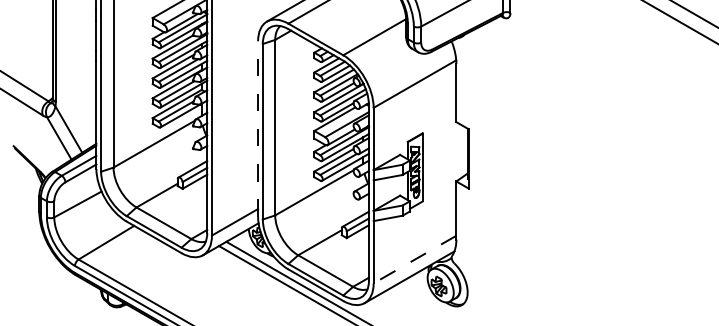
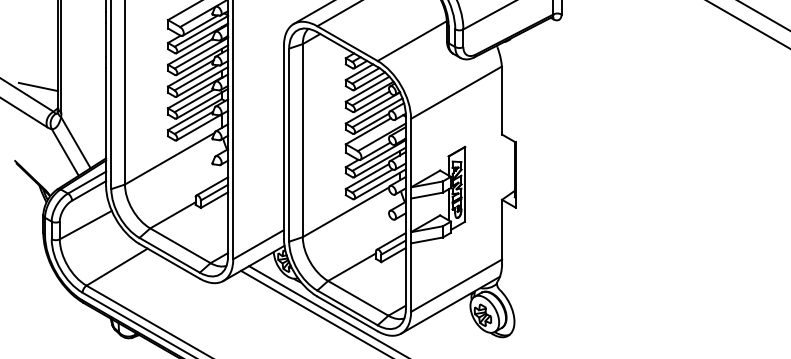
line: (34, 78) -> (38, 86), added
line: (257, 129) -> (283, 142), dashed -> solid
line: (414, 259) -> (456, 285), dashed -> solid

